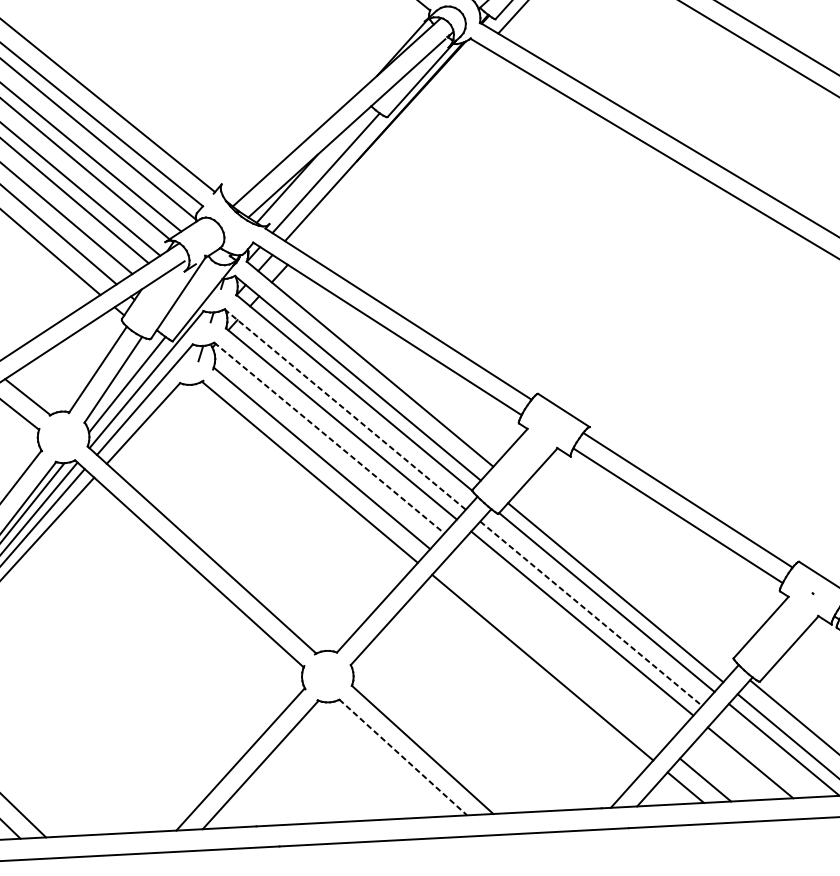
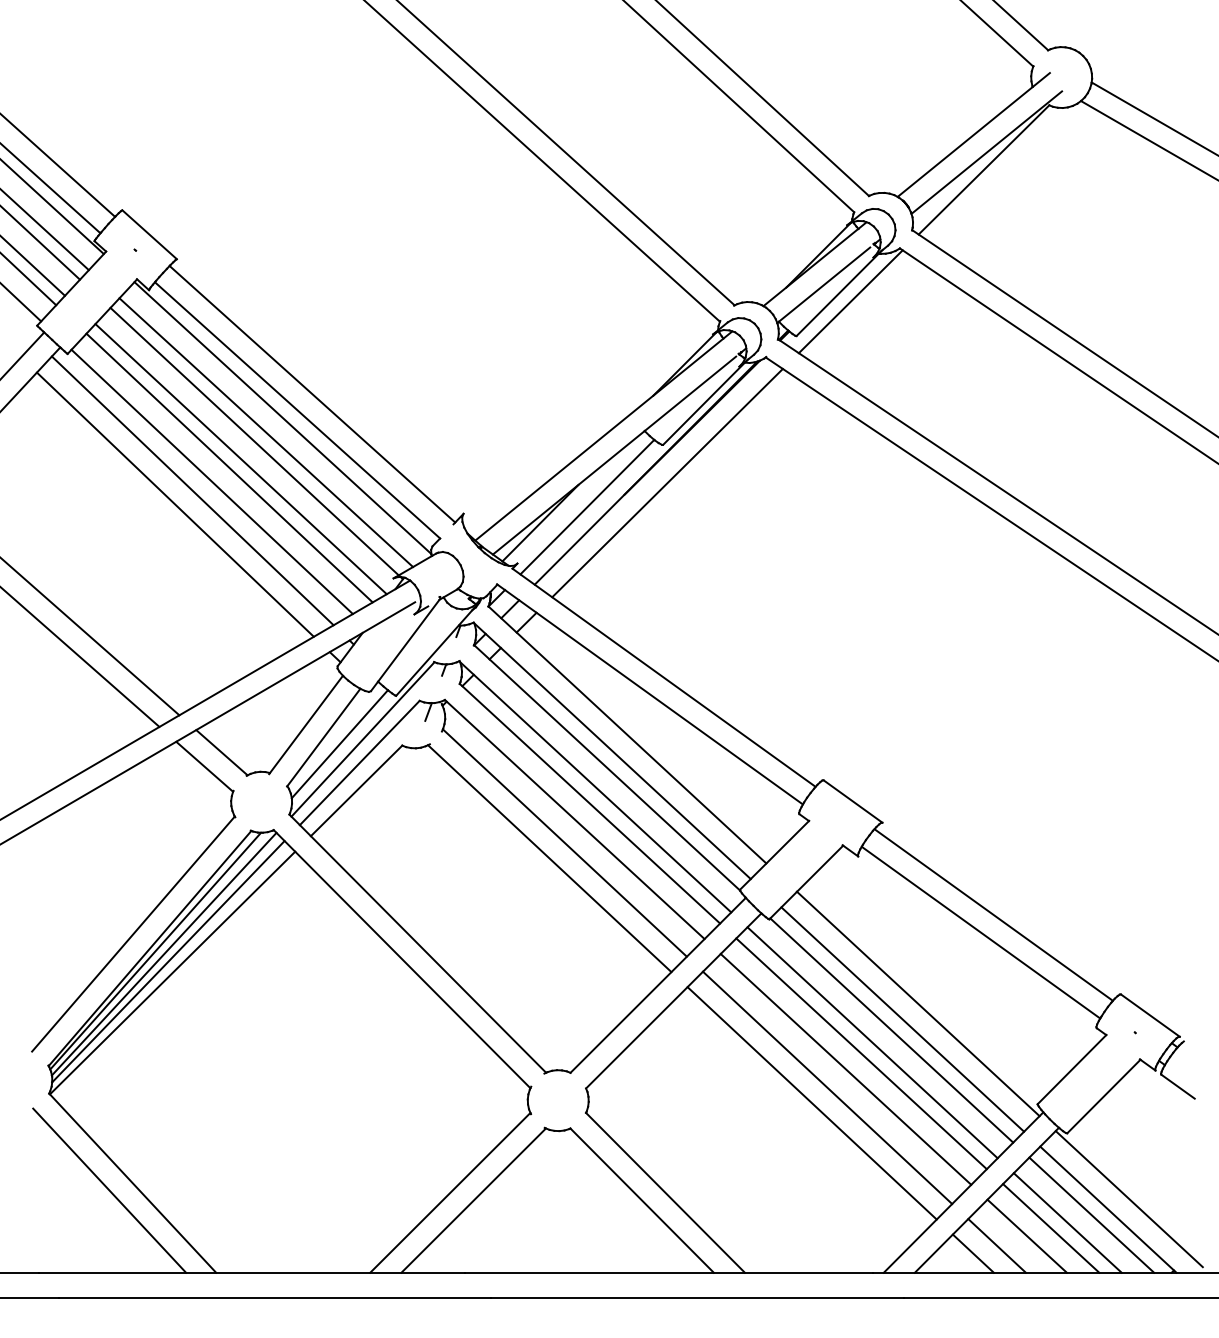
line: (392, 148) -> (667, 482), added
line: (345, 410) -> (595, 787), dashed -> solid
line: (329, 438) -> (575, 819), dashed -> solid
line: (627, 578) -> (917, 1003), added
line: (591, 614) -> (872, 1043), dashed -> solid
line: (569, 636) -> (845, 1068), added
line: (555, 653) -> (827, 1087), added
line: (403, 757) -> (642, 1200), dashed -> solid
line: (764, 757) -> (1067, 1222), added
line: (729, 769) -> (1026, 1235), added

